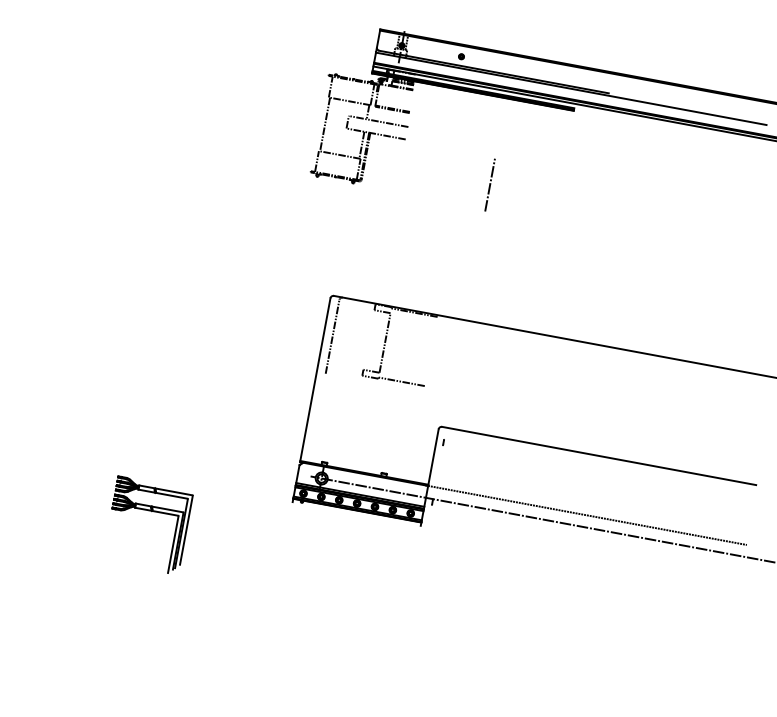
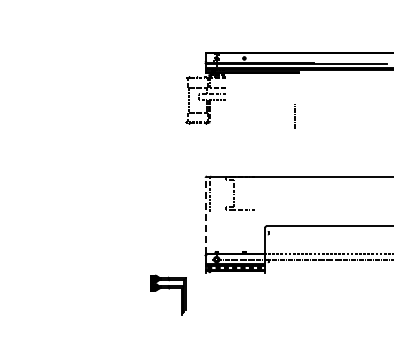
line: (489, 184) -> (294, 116), moved
line: (315, 379) -> (205, 215), solid -> dashed
part: (148, 523) -> (168, 294), moved

